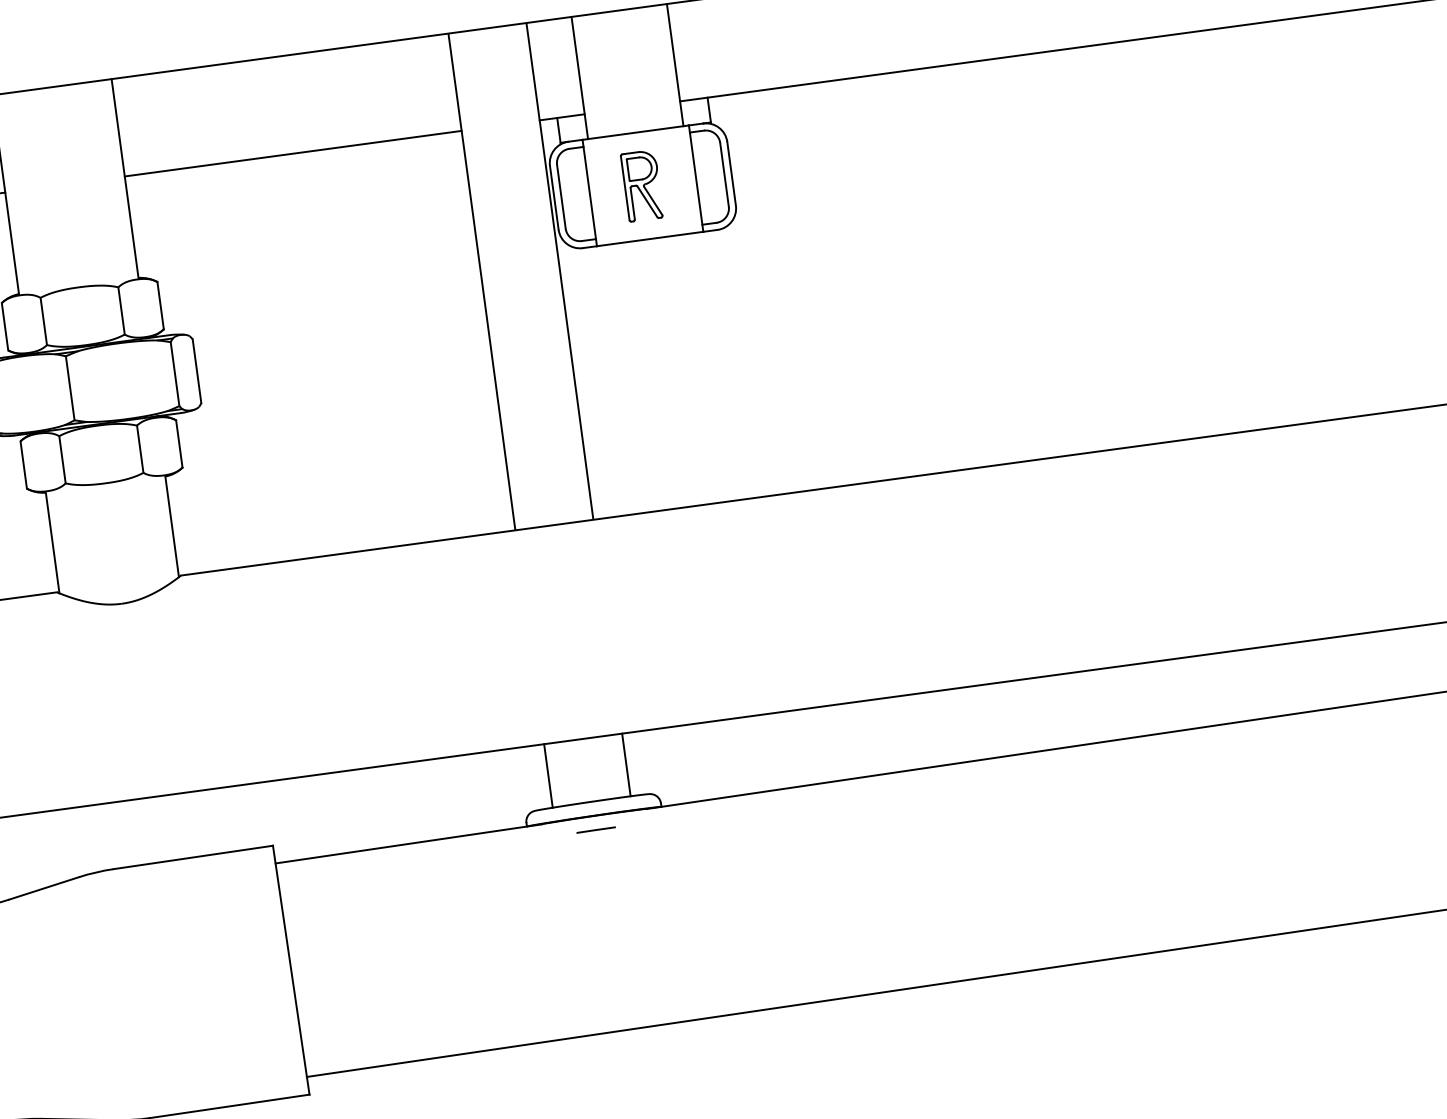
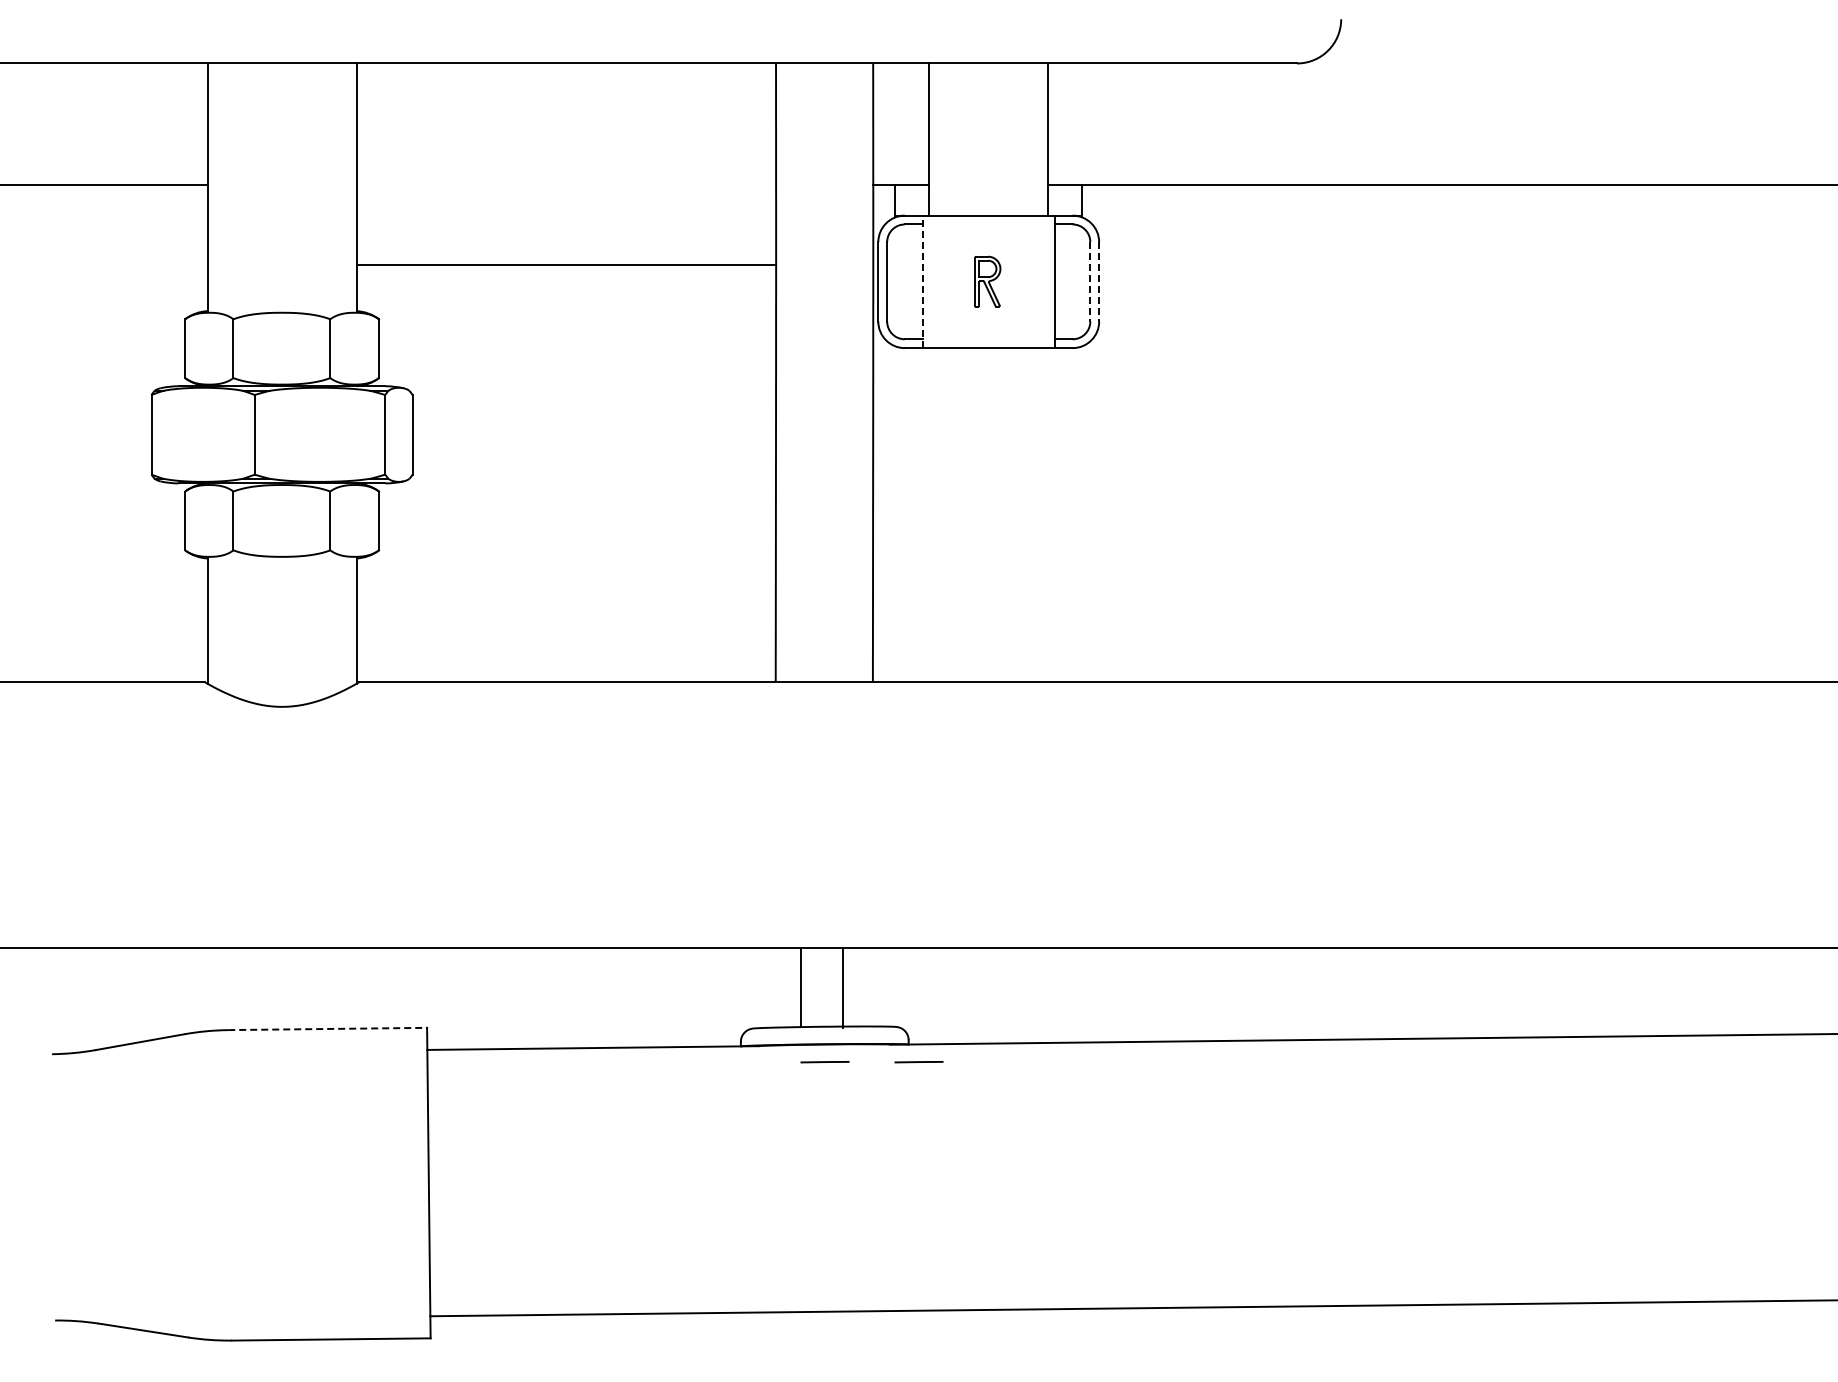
line: (293, 153) -> (566, 264), moved
line: (731, 173) -> (1099, 281), solid -> dashed
line: (724, 174) -> (1090, 281), solid -> dashed
part: (641, 185) -> (987, 281), size x0.6
line: (589, 192) -> (922, 281), solid -> dashed
line: (626, 765) -> (800, 987), moved
line: (548, 775) -> (842, 987), moved
line: (671, 820) -> (918, 1062), added
line: (193, 856) -> (328, 1028), solid -> dashed

